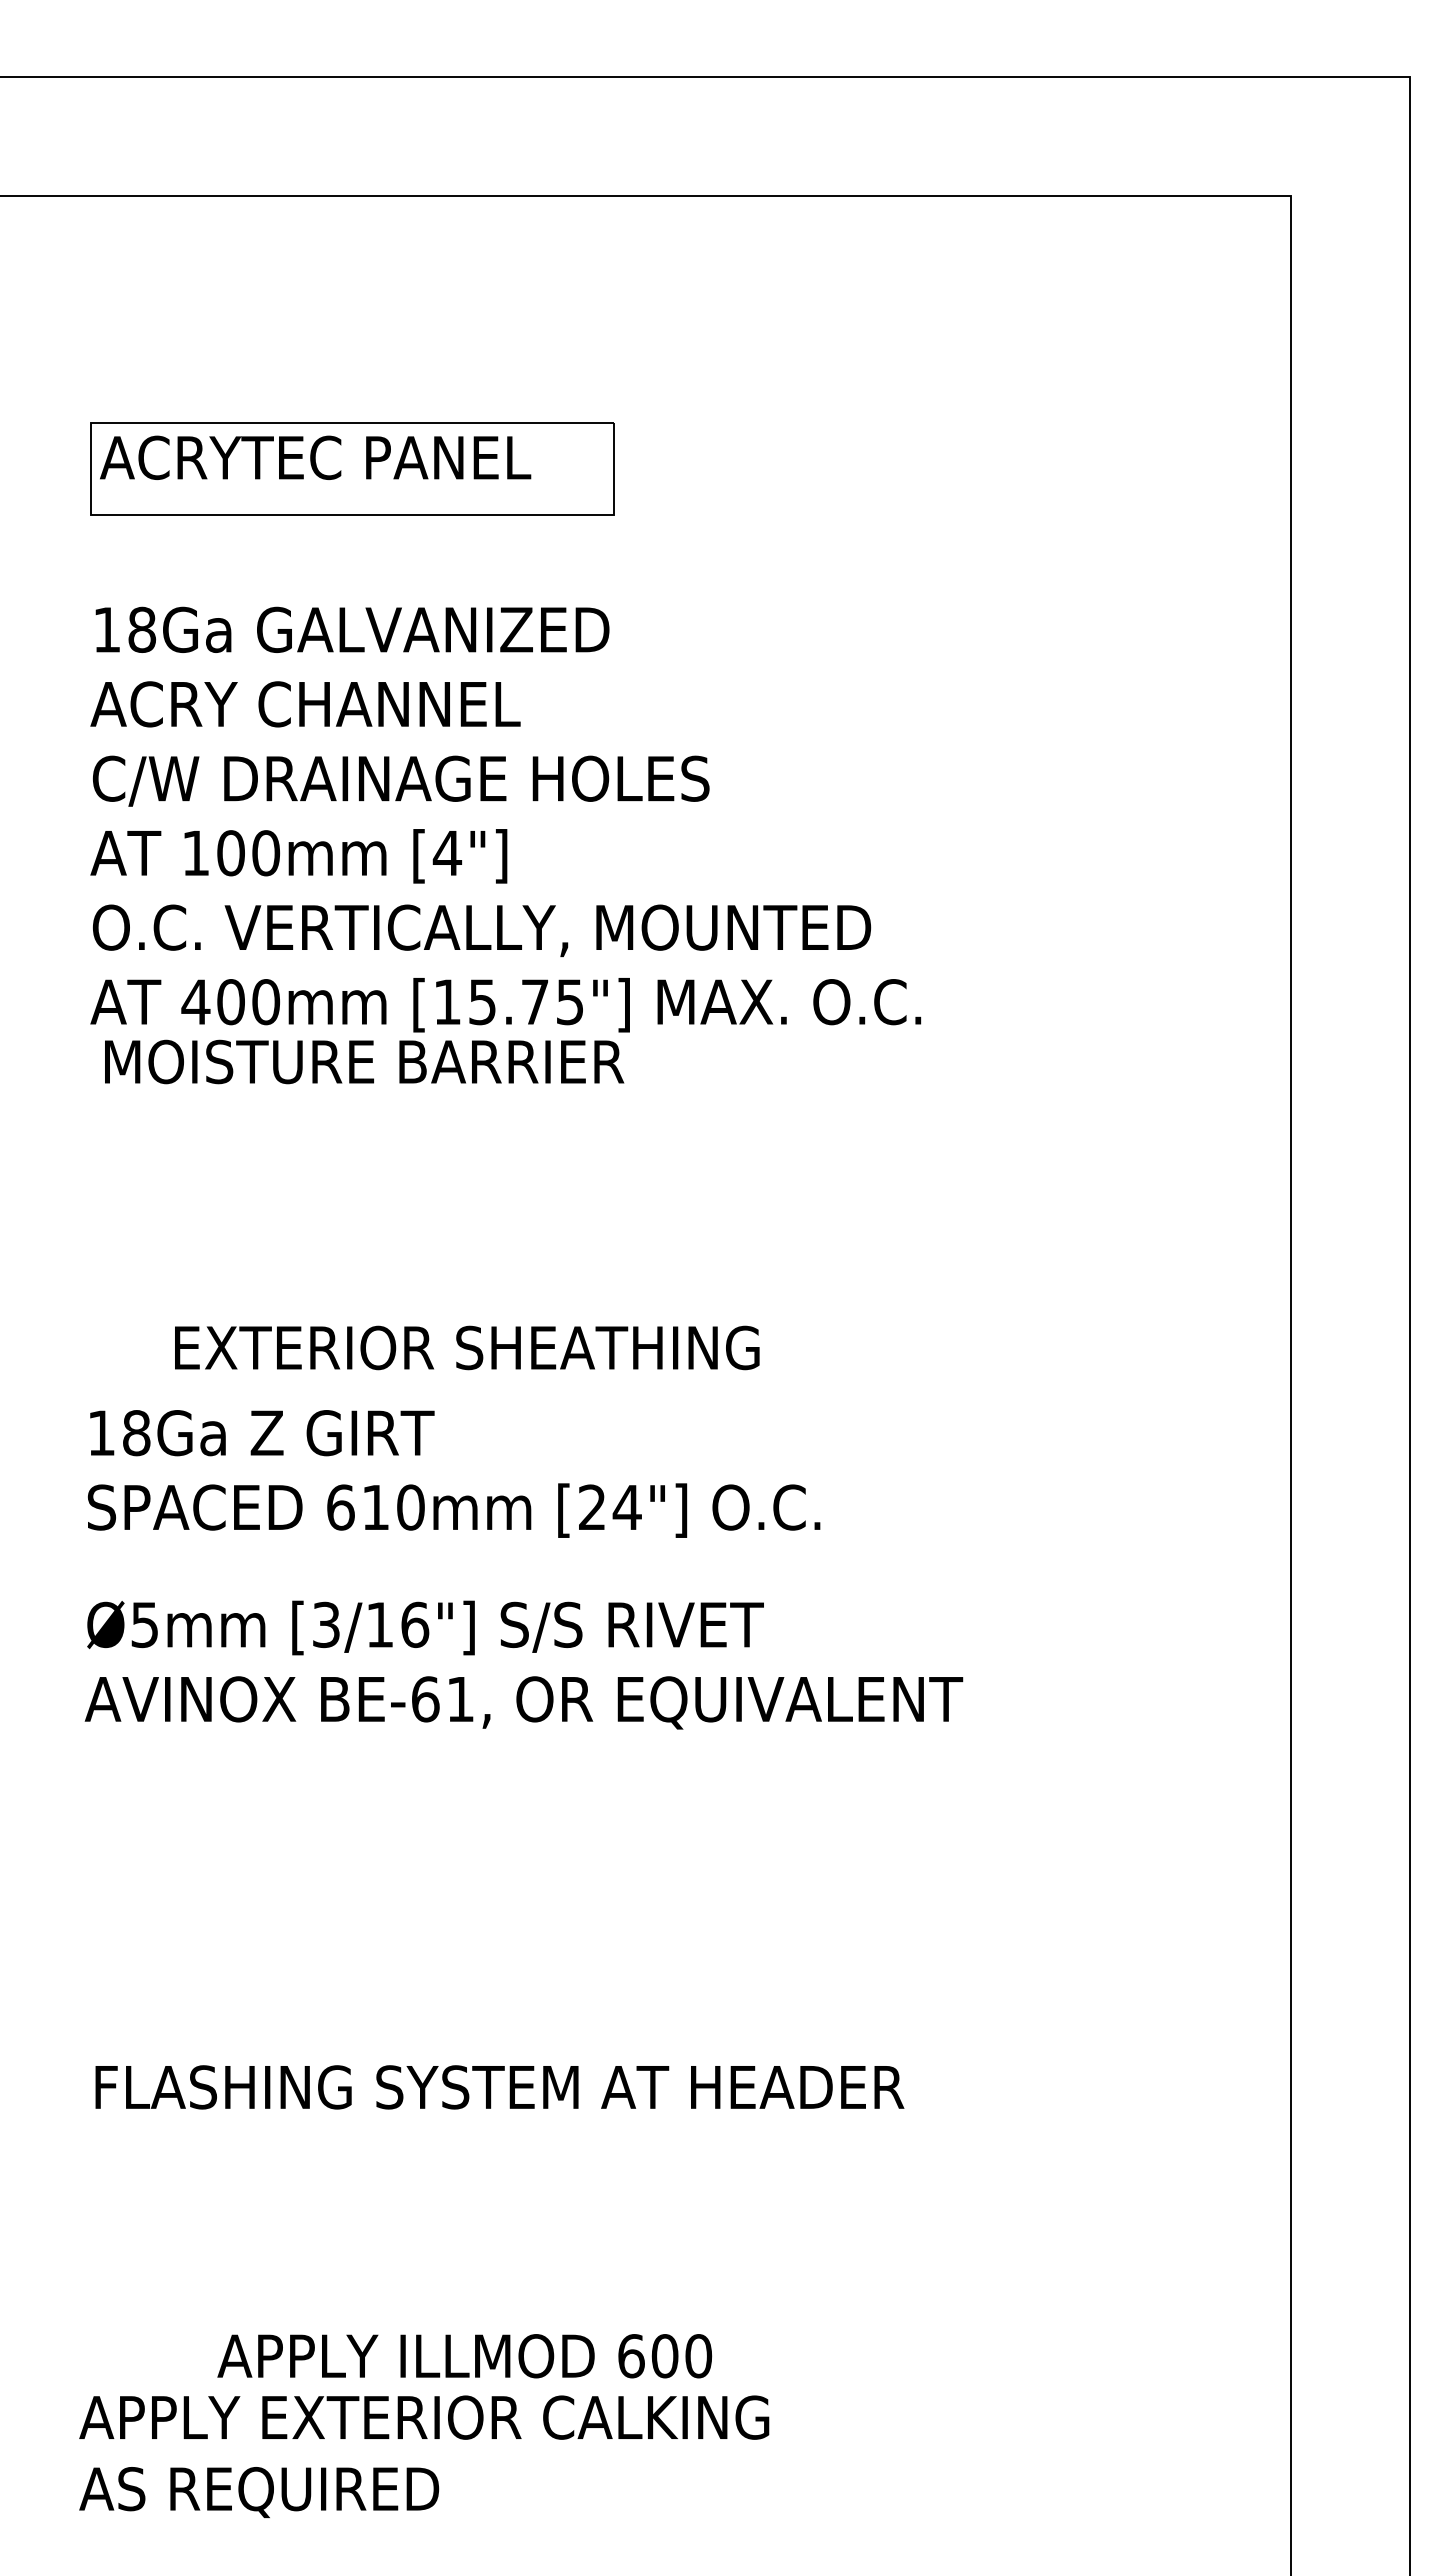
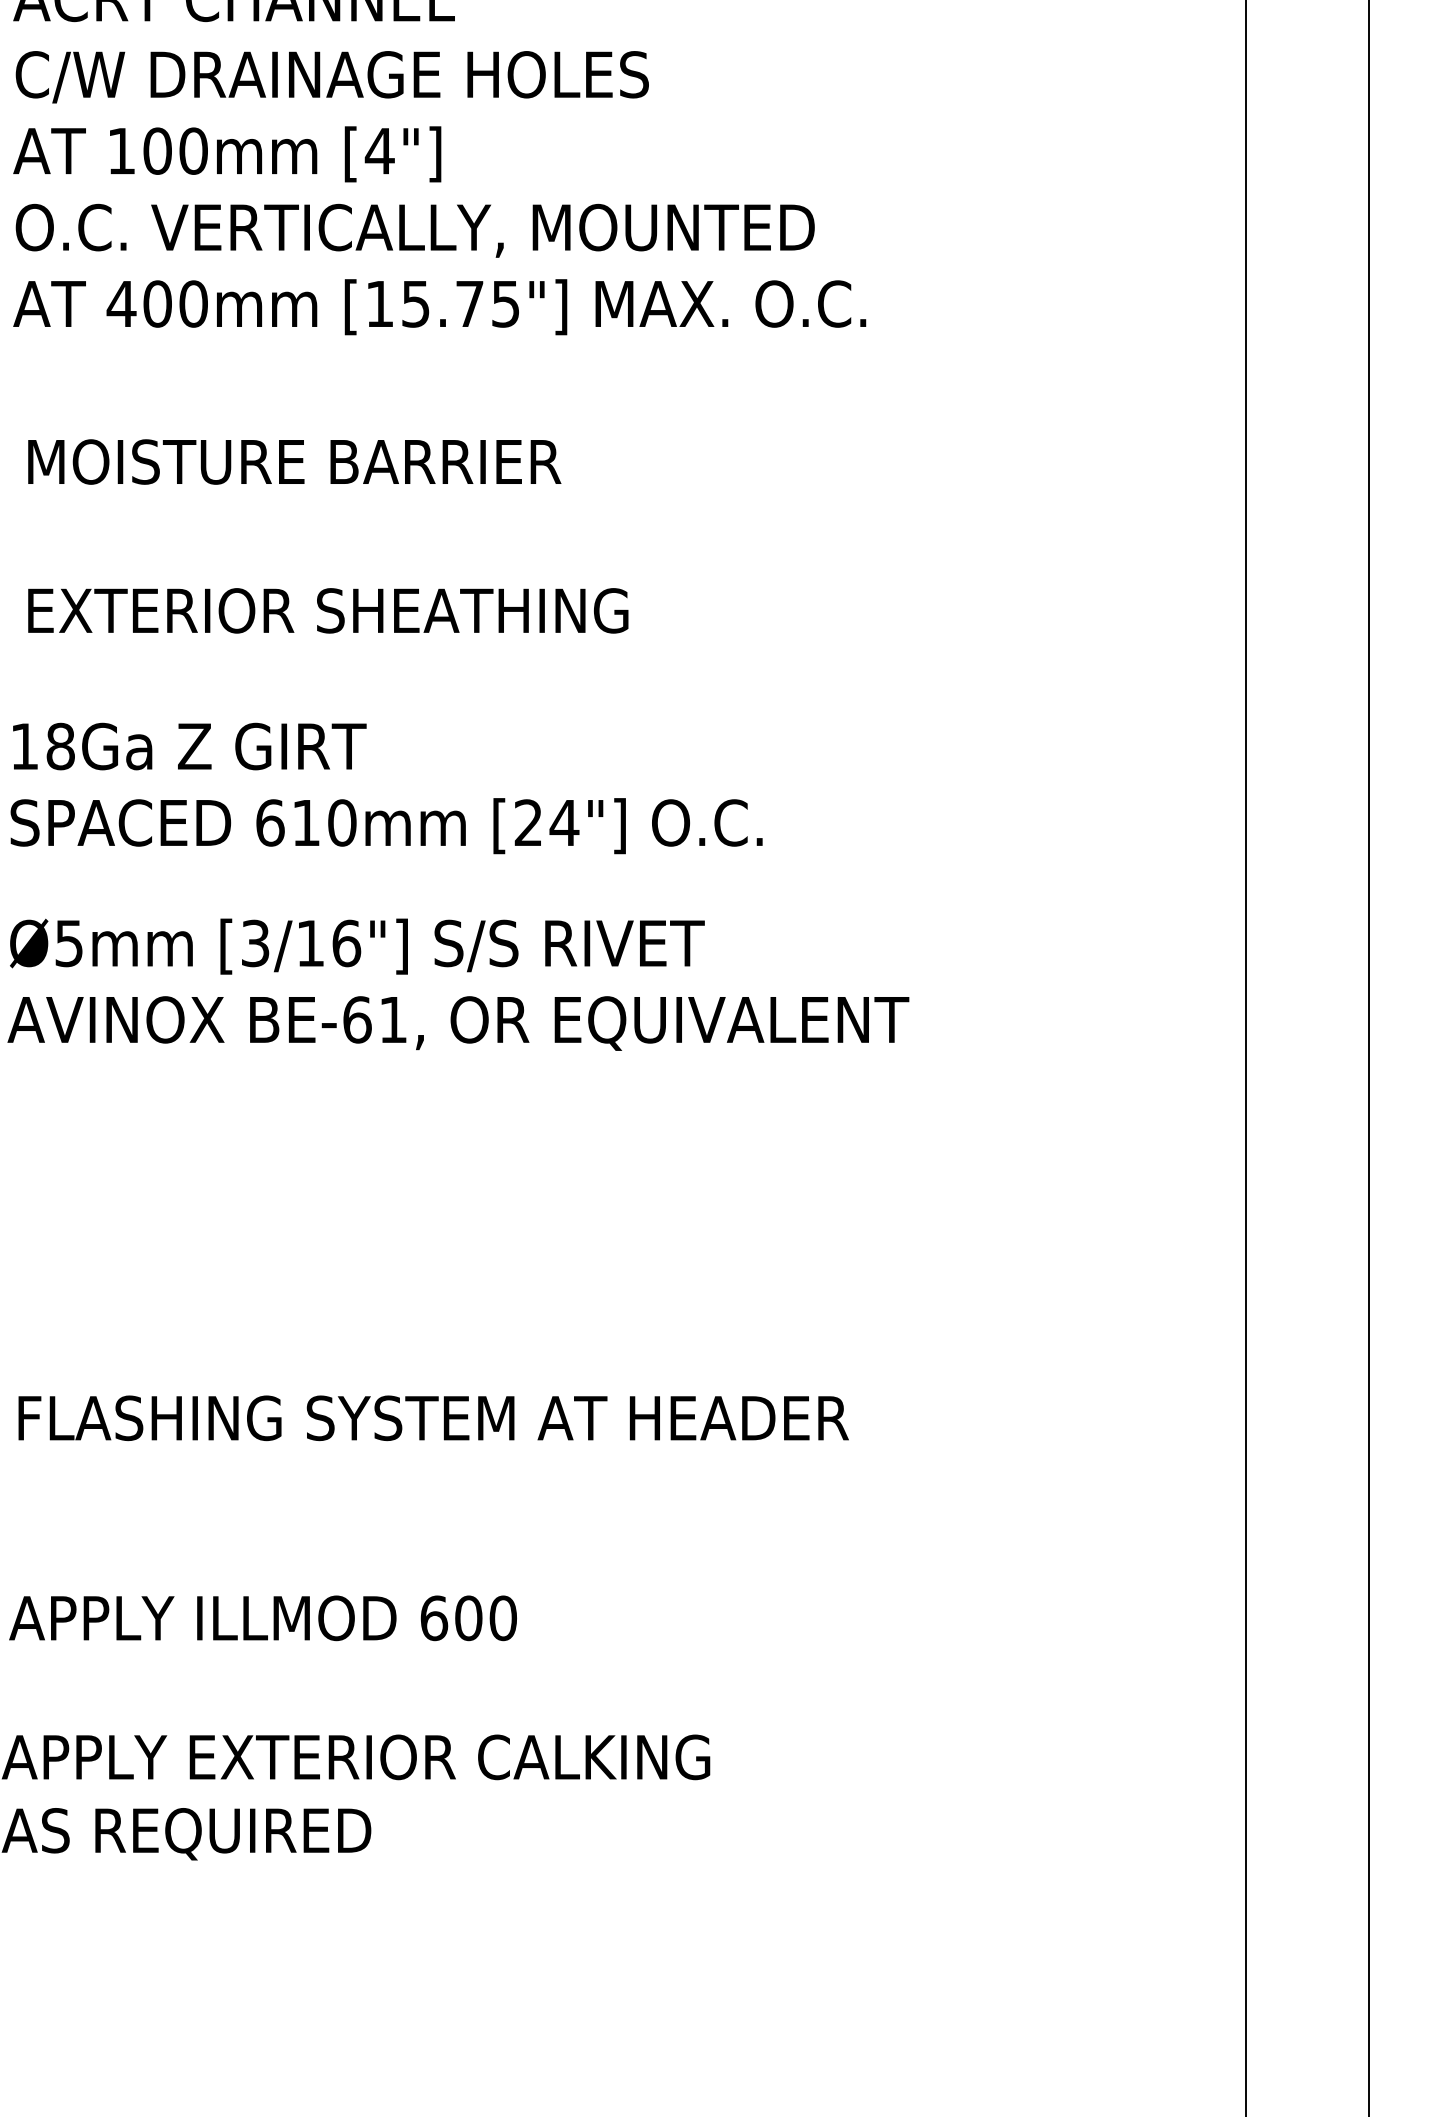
text: (364, 1061) -> (294, 461), moved
text: (467, 1347) -> (328, 610), moved
text: (464, 2356) -> (262, 1618), moved

